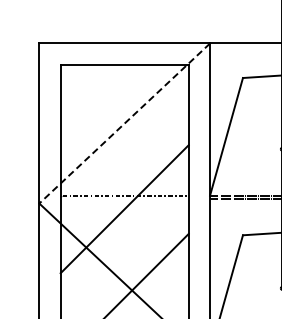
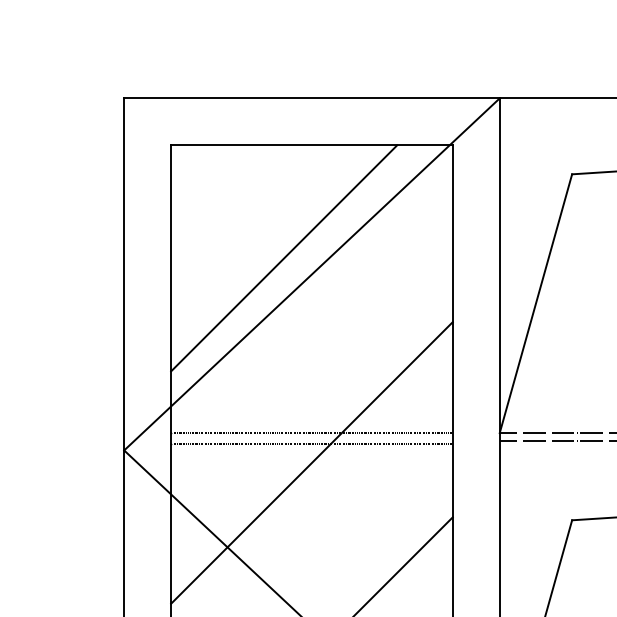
line: (111, 115) -> (282, 256), added
line: (124, 123) -> (311, 274), dashed -> solid
line: (124, 200) -> (311, 443), added

